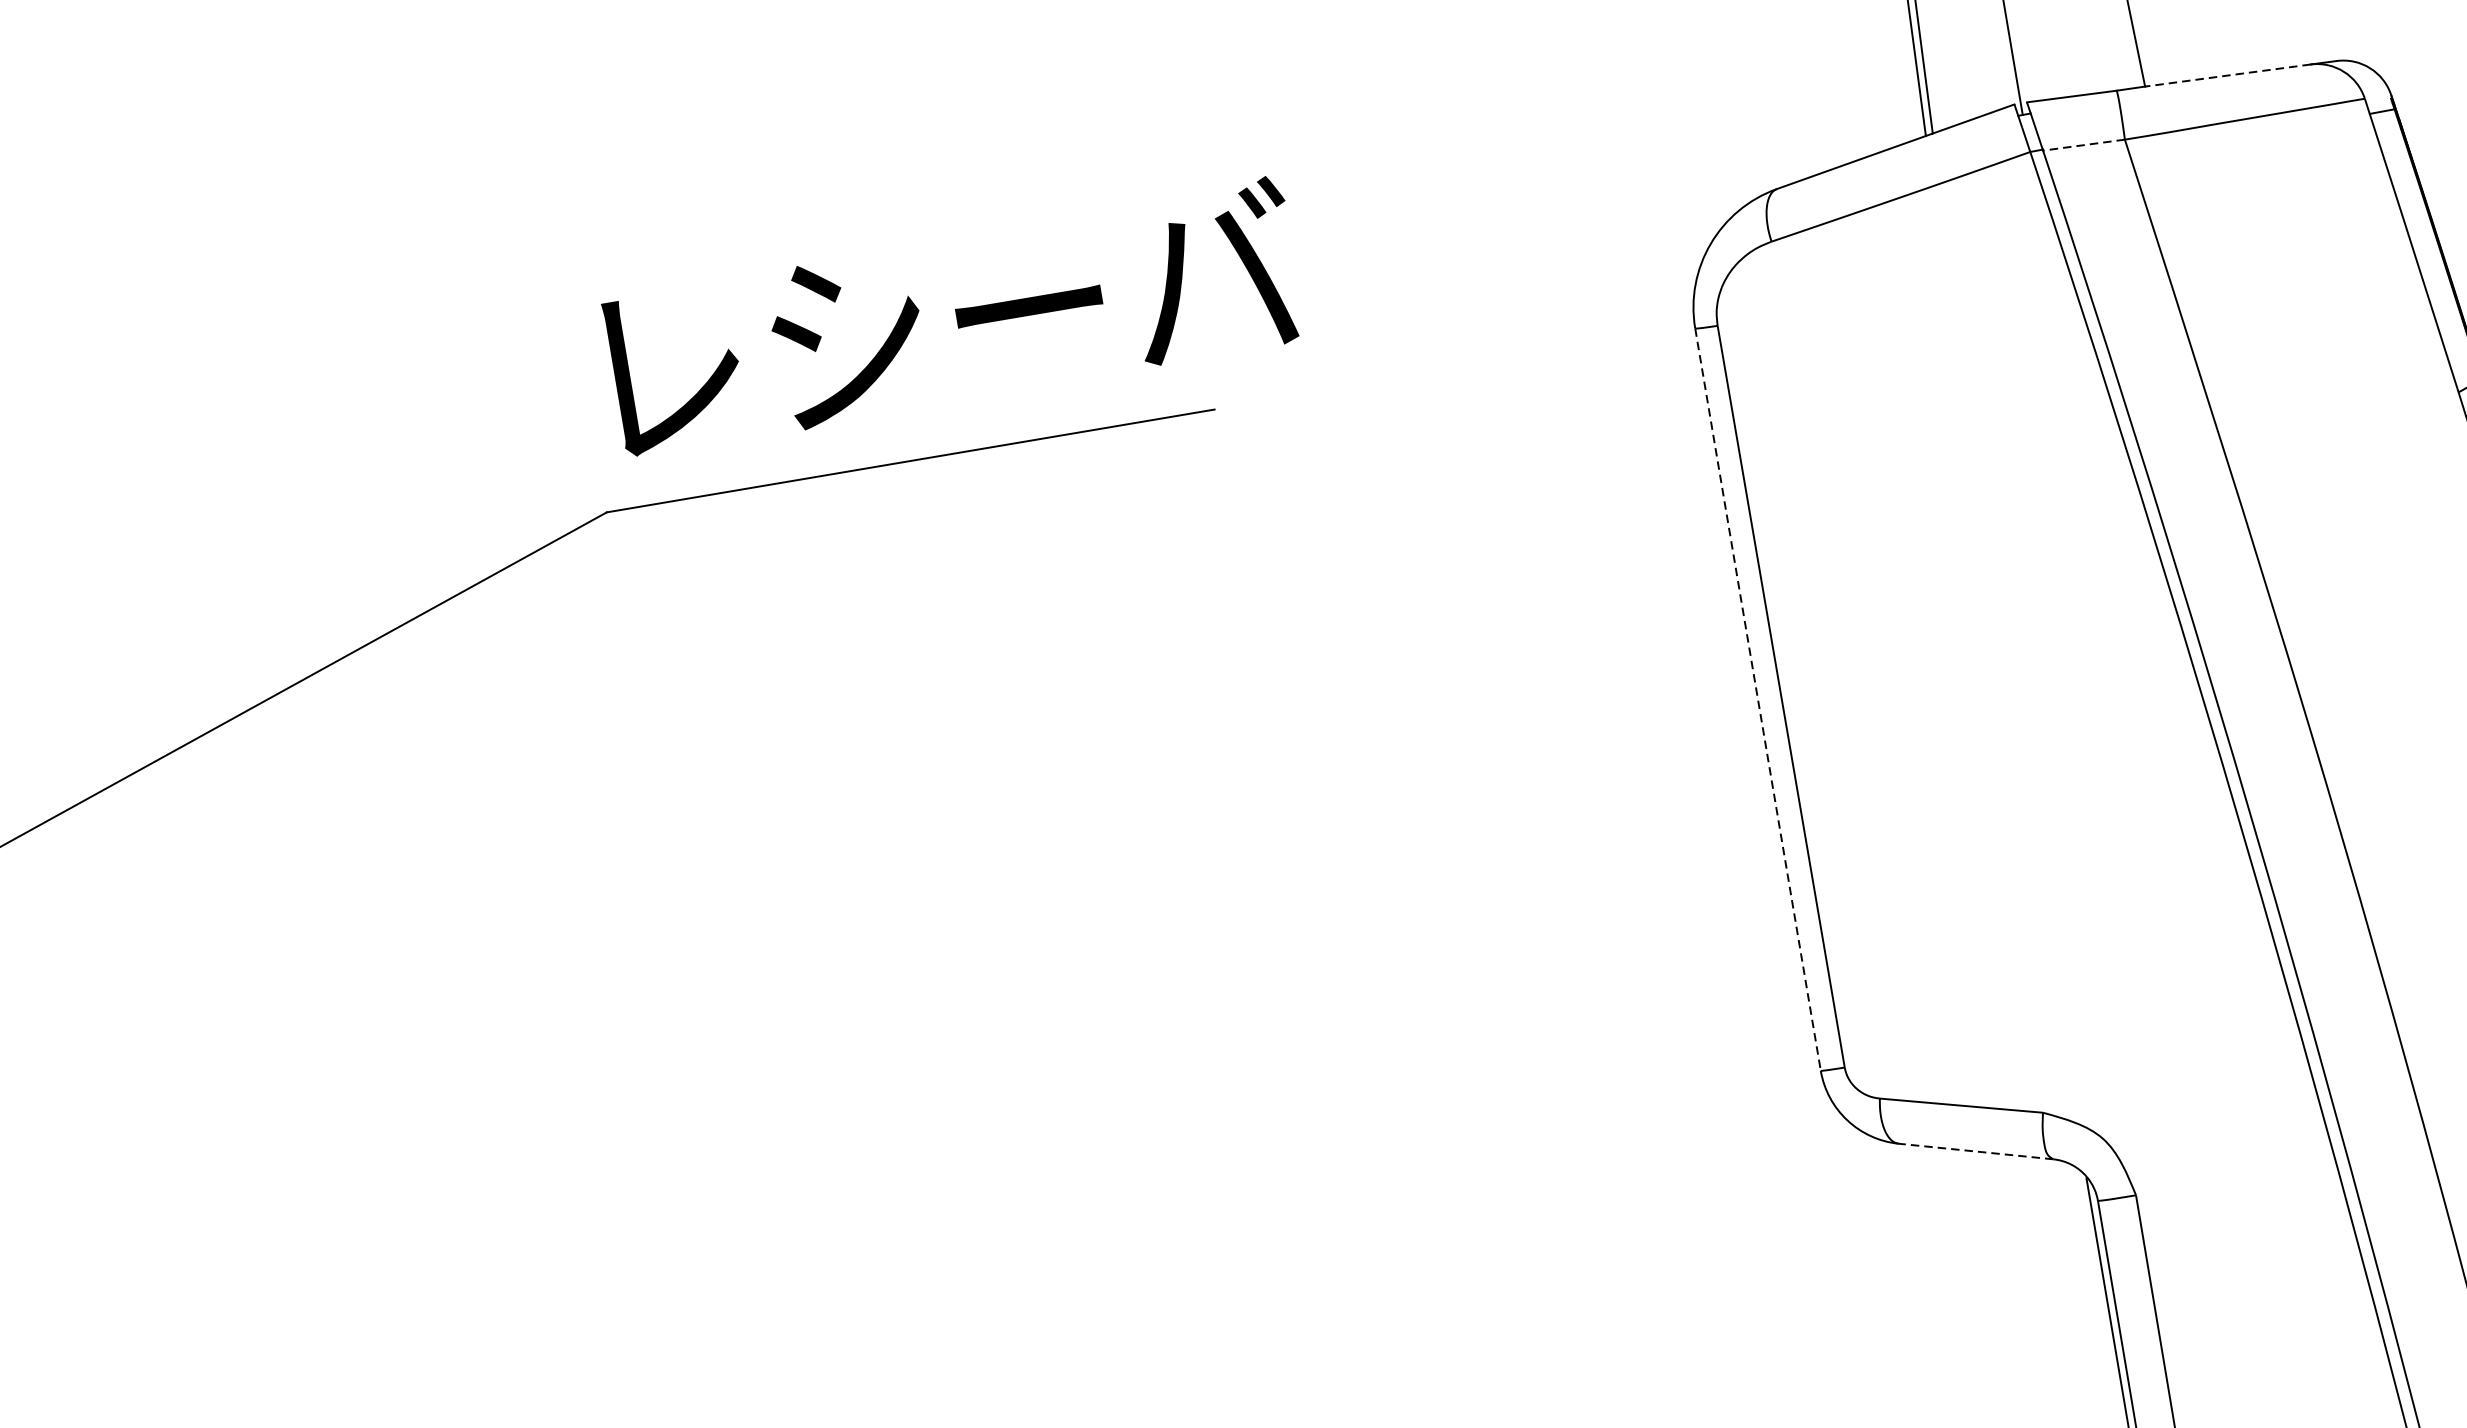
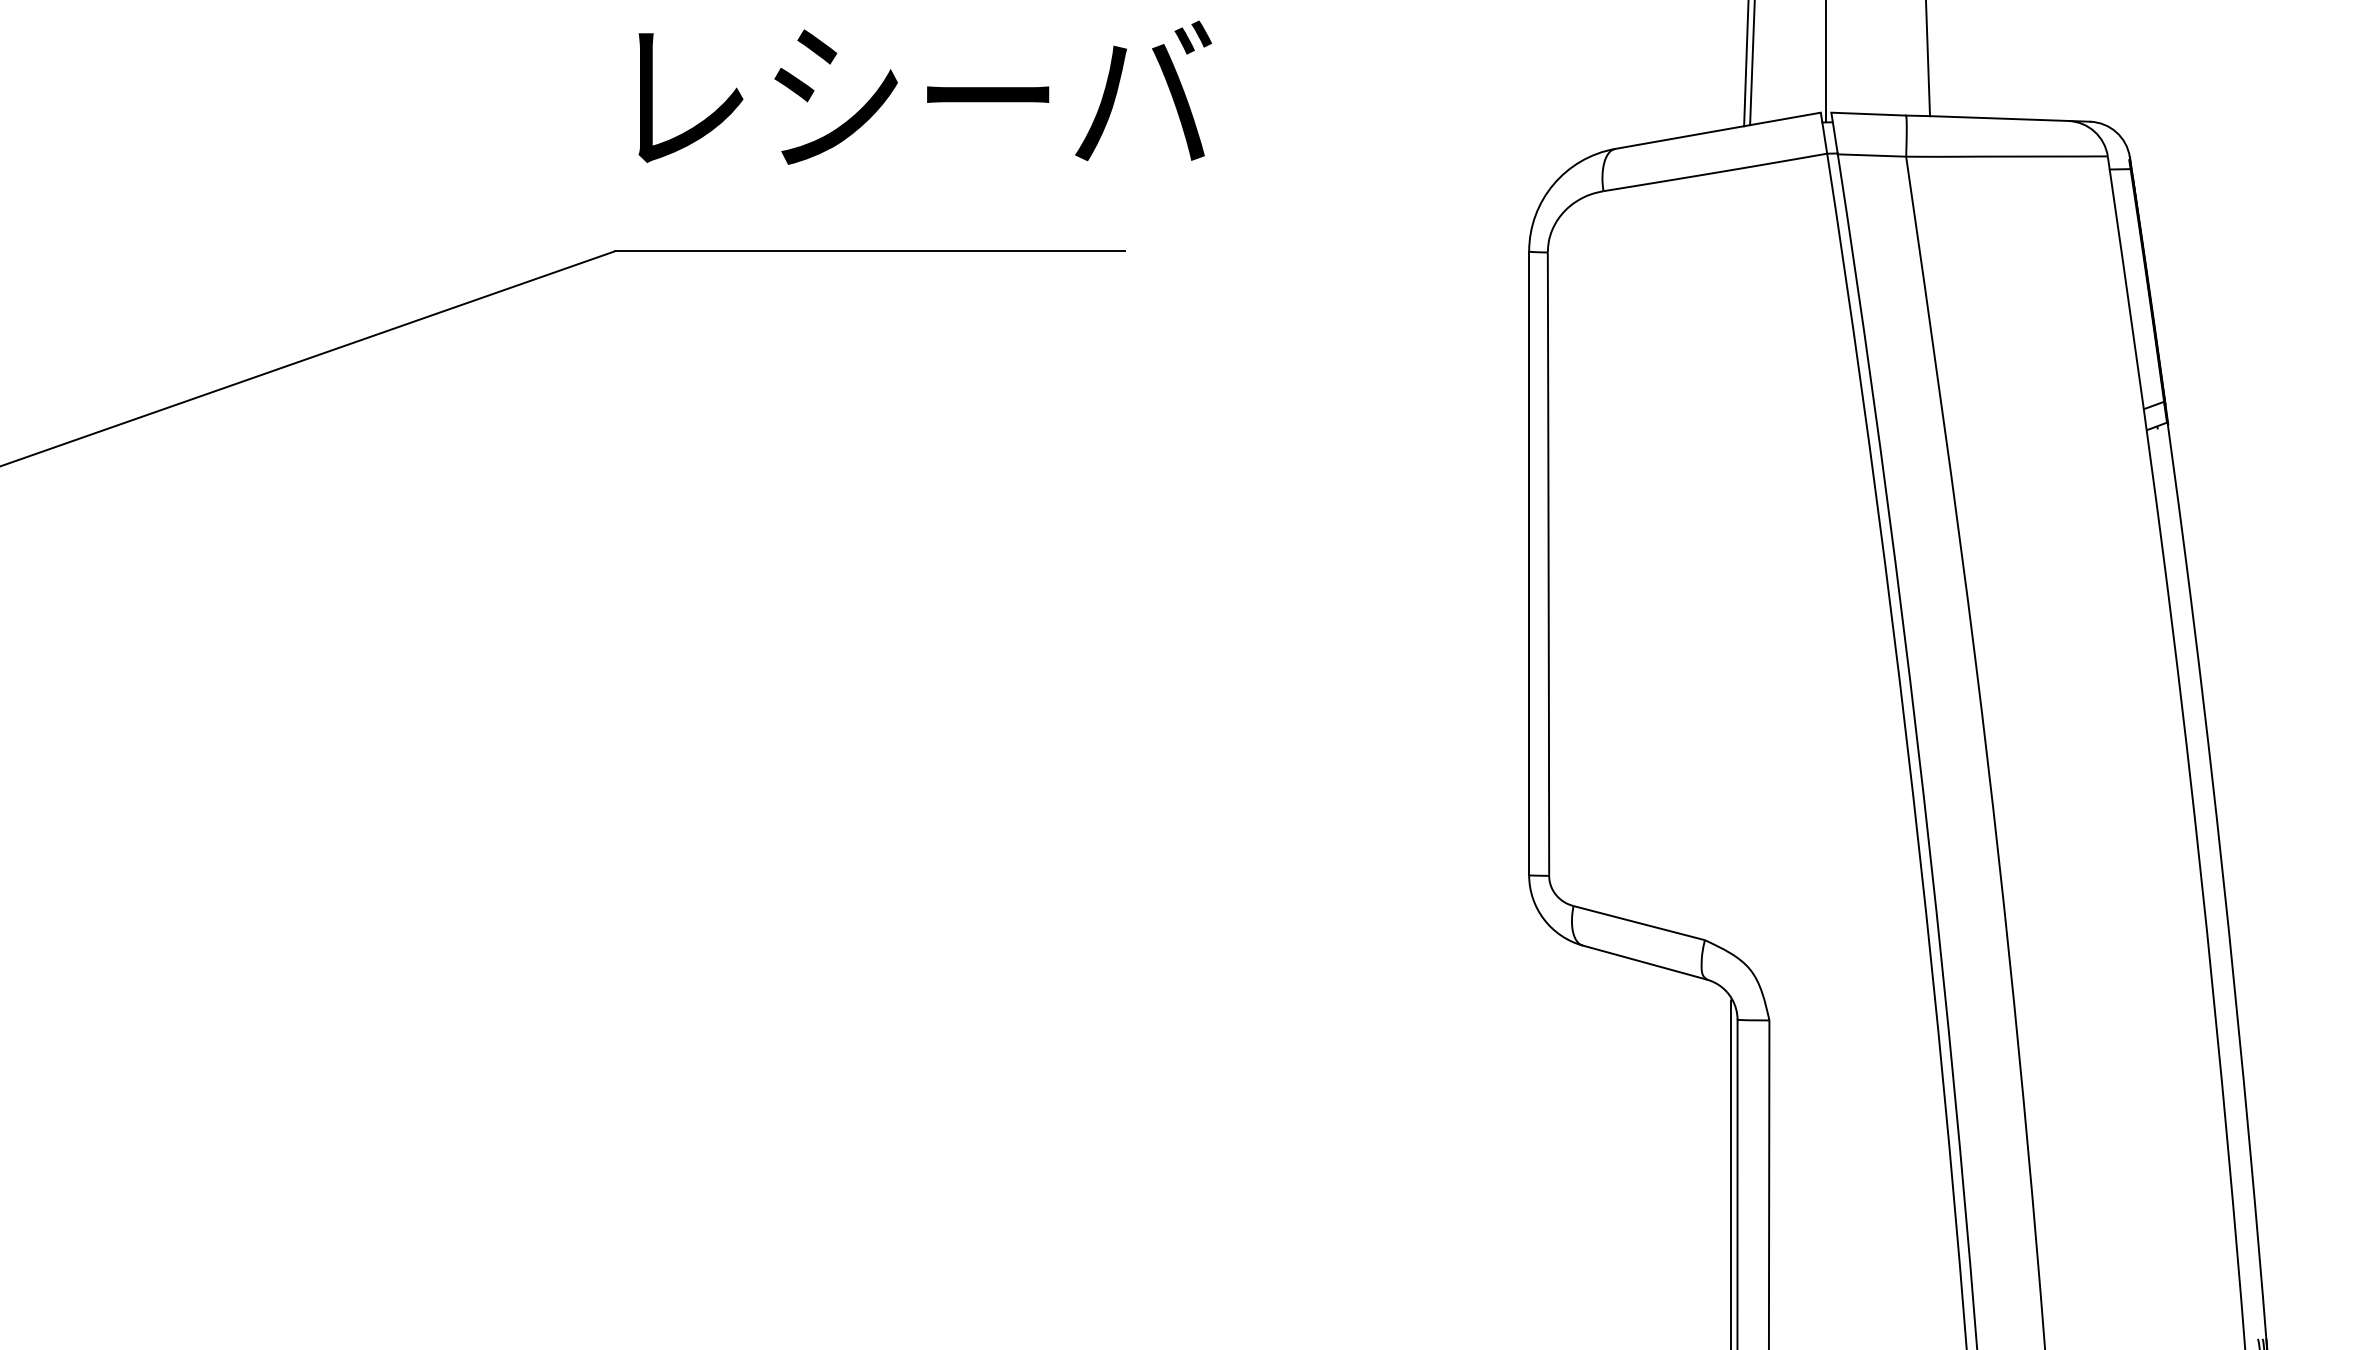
line: (2227, 75) -> (1998, 118), dashed -> solid
line: (2083, 145) -> (1871, 155), dashed -> solid
text: (952, 316) -> (924, 92), moved
line: (1758, 699) -> (1529, 563), dashed -> solid
line: (1975, 1151) -> (1644, 962), dashed -> solid

